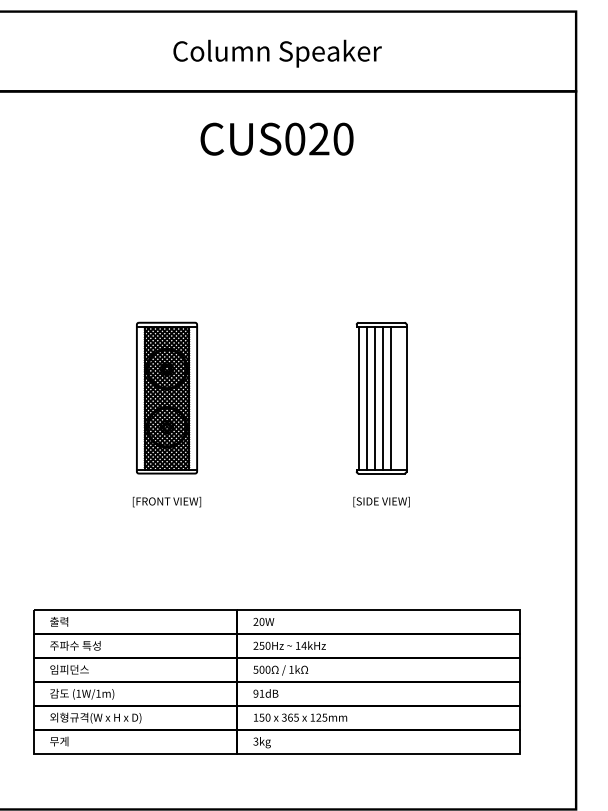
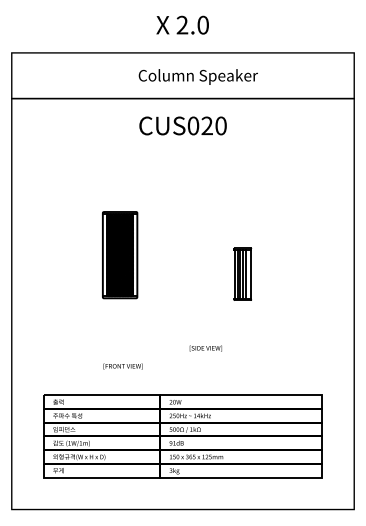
text: (276, 52) -> (197, 76), moved
part: (167, 398) -> (120, 255), moved
part: (380, 398) -> (242, 274), size x0.6
text: (165, 501) -> (122, 366), moved
text: (380, 501) -> (205, 348), moved

